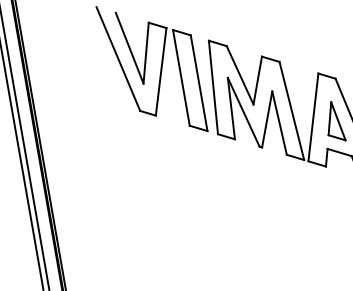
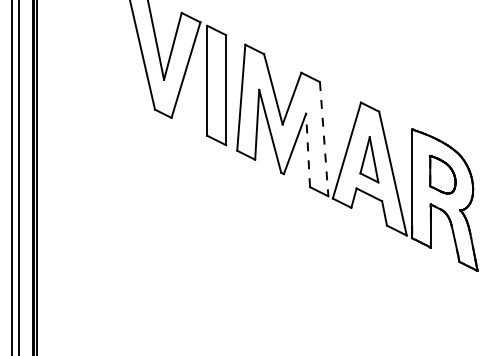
line: (292, 111) -> (324, 139), solid -> dashed
line: (279, 123) -> (308, 150), solid -> dashed

